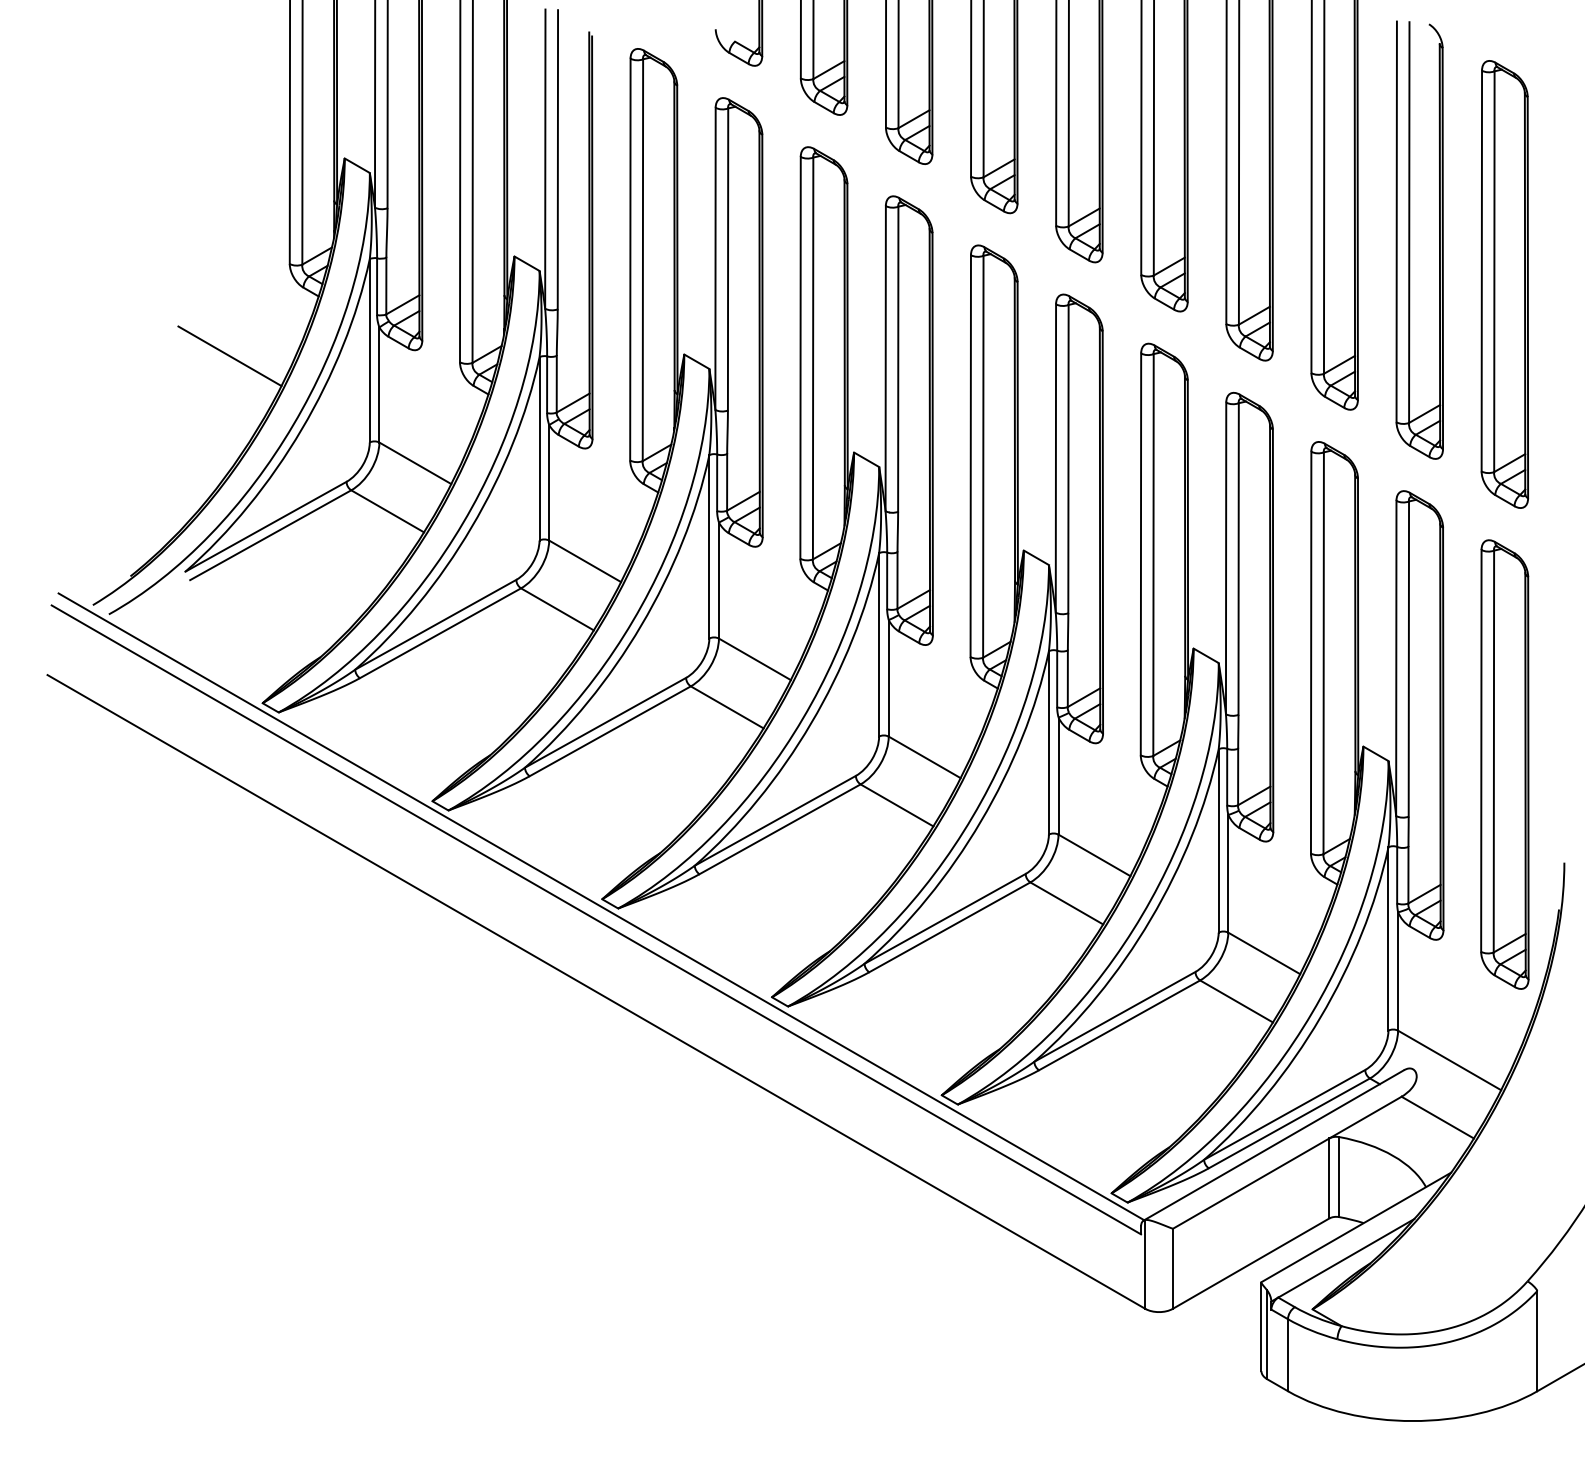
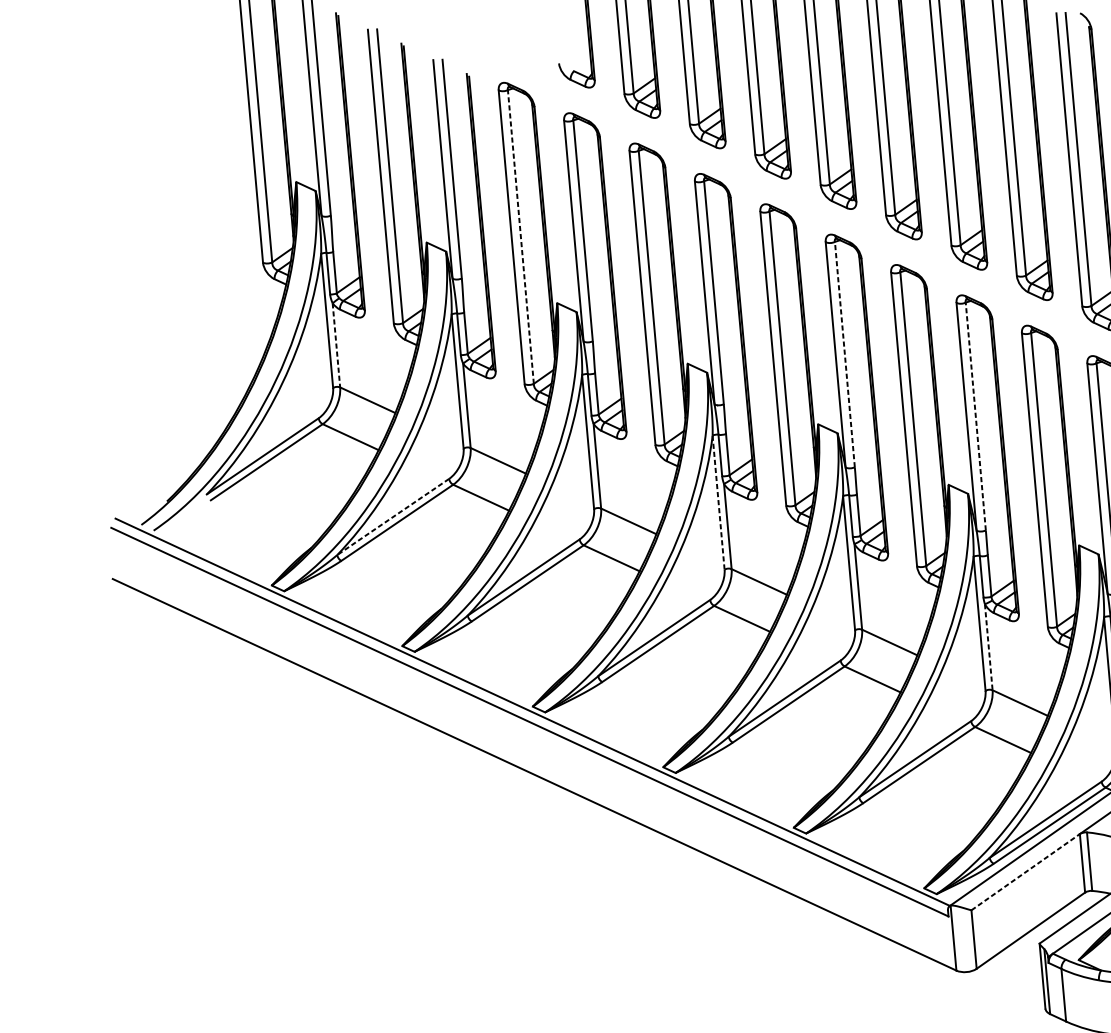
line: (642, 260) -> (520, 237), solid -> dashed
line: (229, 356) -> (225, 334), removed
line: (379, 385) -> (336, 345), solid -> dashed
line: (1068, 458) -> (844, 354), solid -> dashed
line: (1238, 559) -> (975, 416), solid -> dashed
line: (435, 625) -> (393, 517), solid -> dashed
line: (879, 644) -> (718, 502), solid -> dashed
line: (1228, 873) -> (988, 647), solid -> dashed
line: (1251, 1183) -> (1025, 872), solid -> dashed

